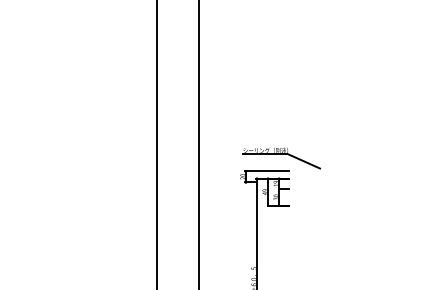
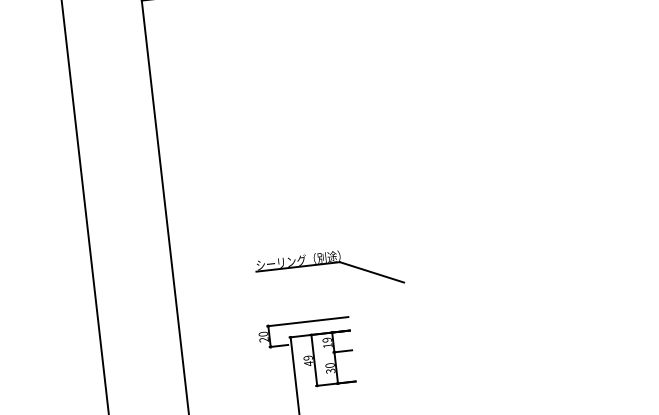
part: (281, 158) -> (329, 271), moved

